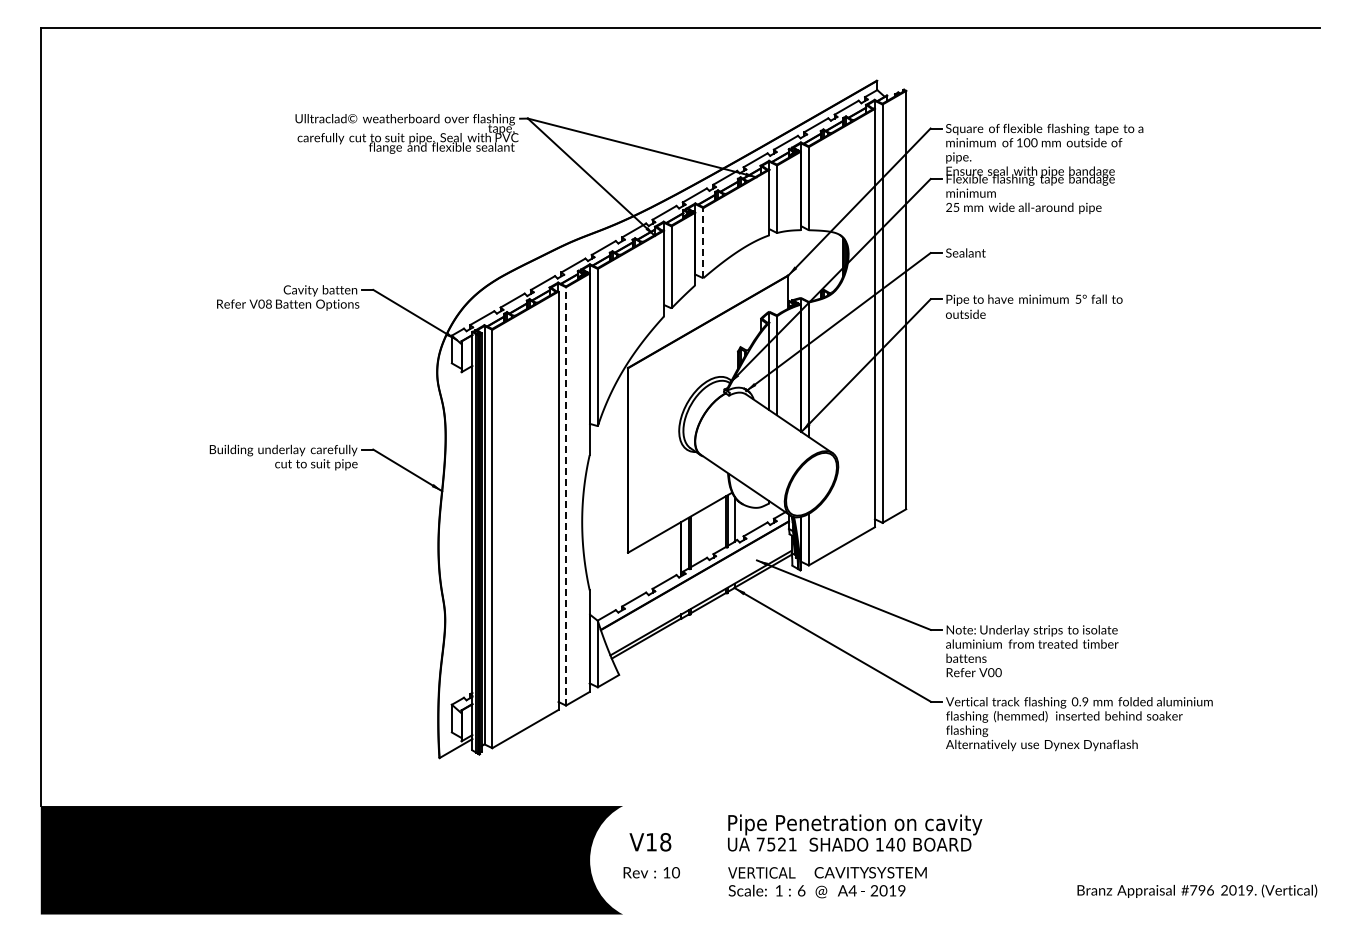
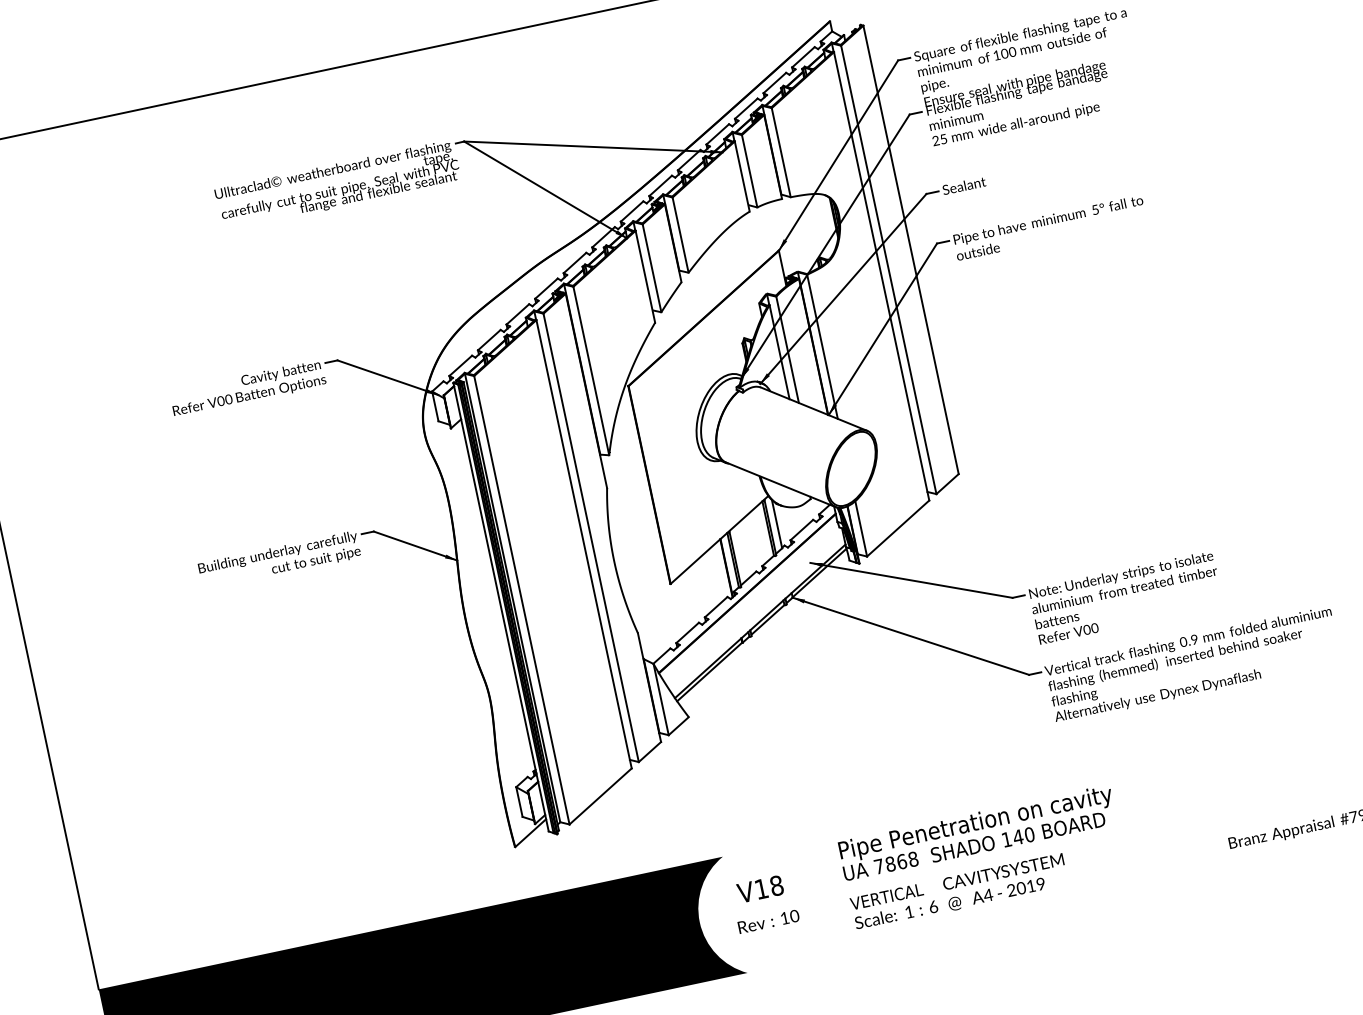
line: (703, 242) -> (680, 234), dashed -> solid
text: (268, 304) -> (228, 399), V08 -> V00
line: (566, 495) -> (591, 536), dashed -> solid
text: (781, 844) -> (901, 861), 7521 -> 7868

